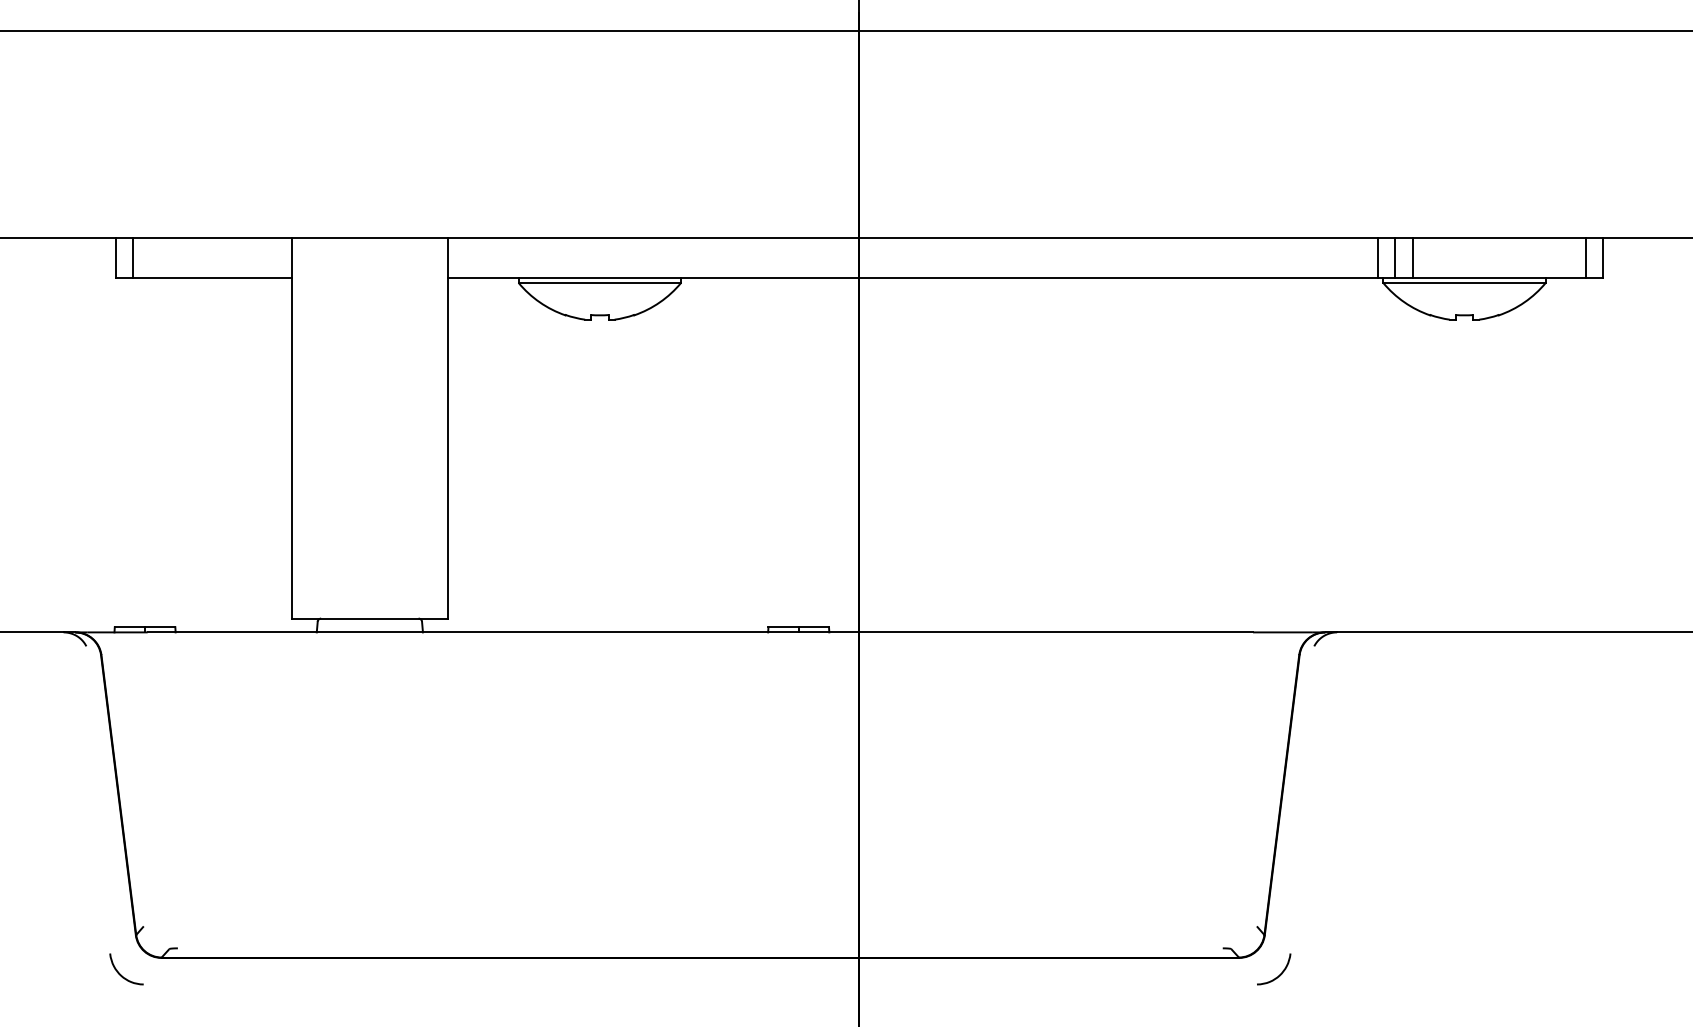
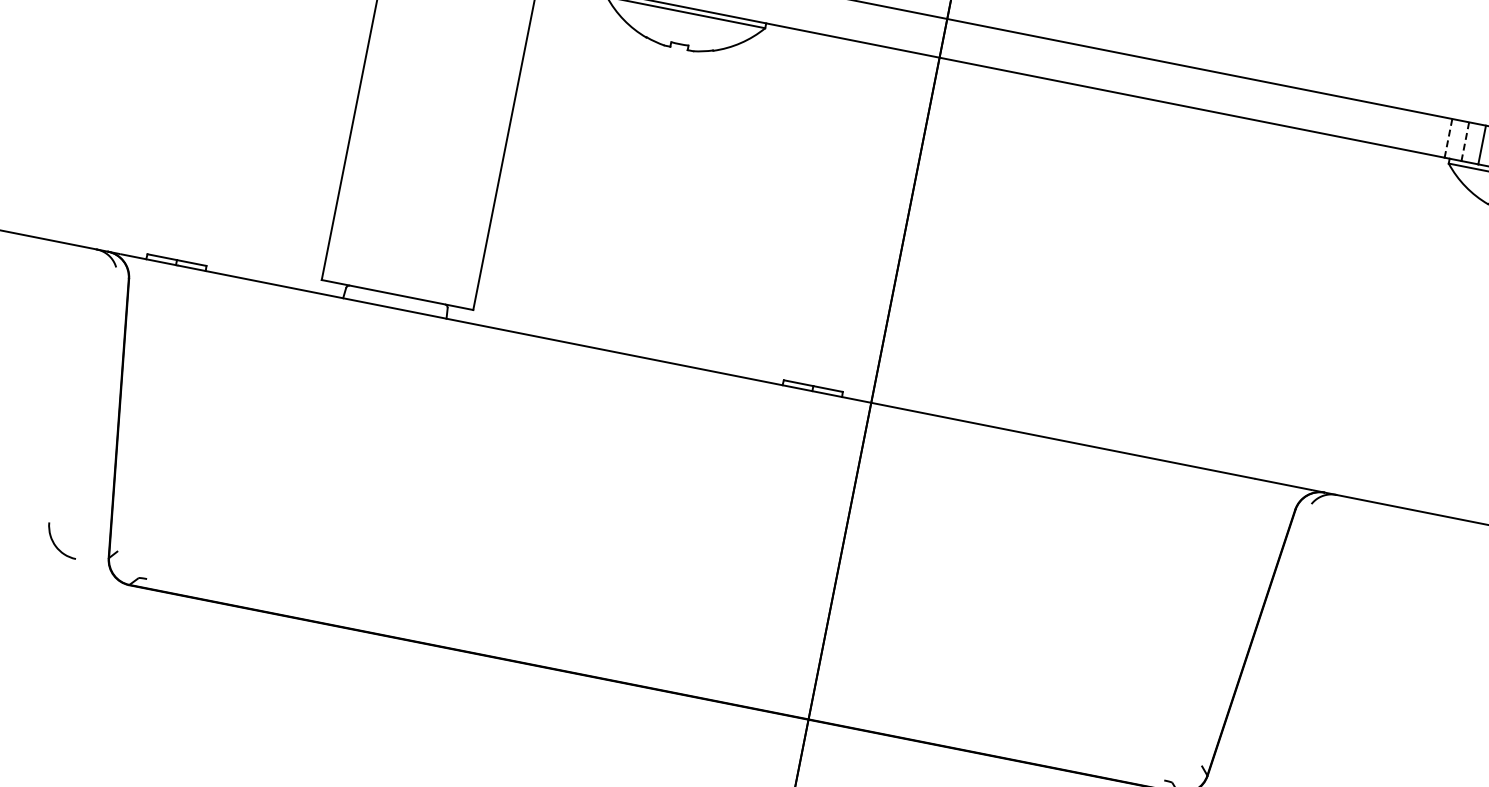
line: (1378, 258) -> (1448, 138), solid -> dashed
line: (1395, 258) -> (1465, 142), solid -> dashed
curve: (121, 974) -> (56, 545), moved

